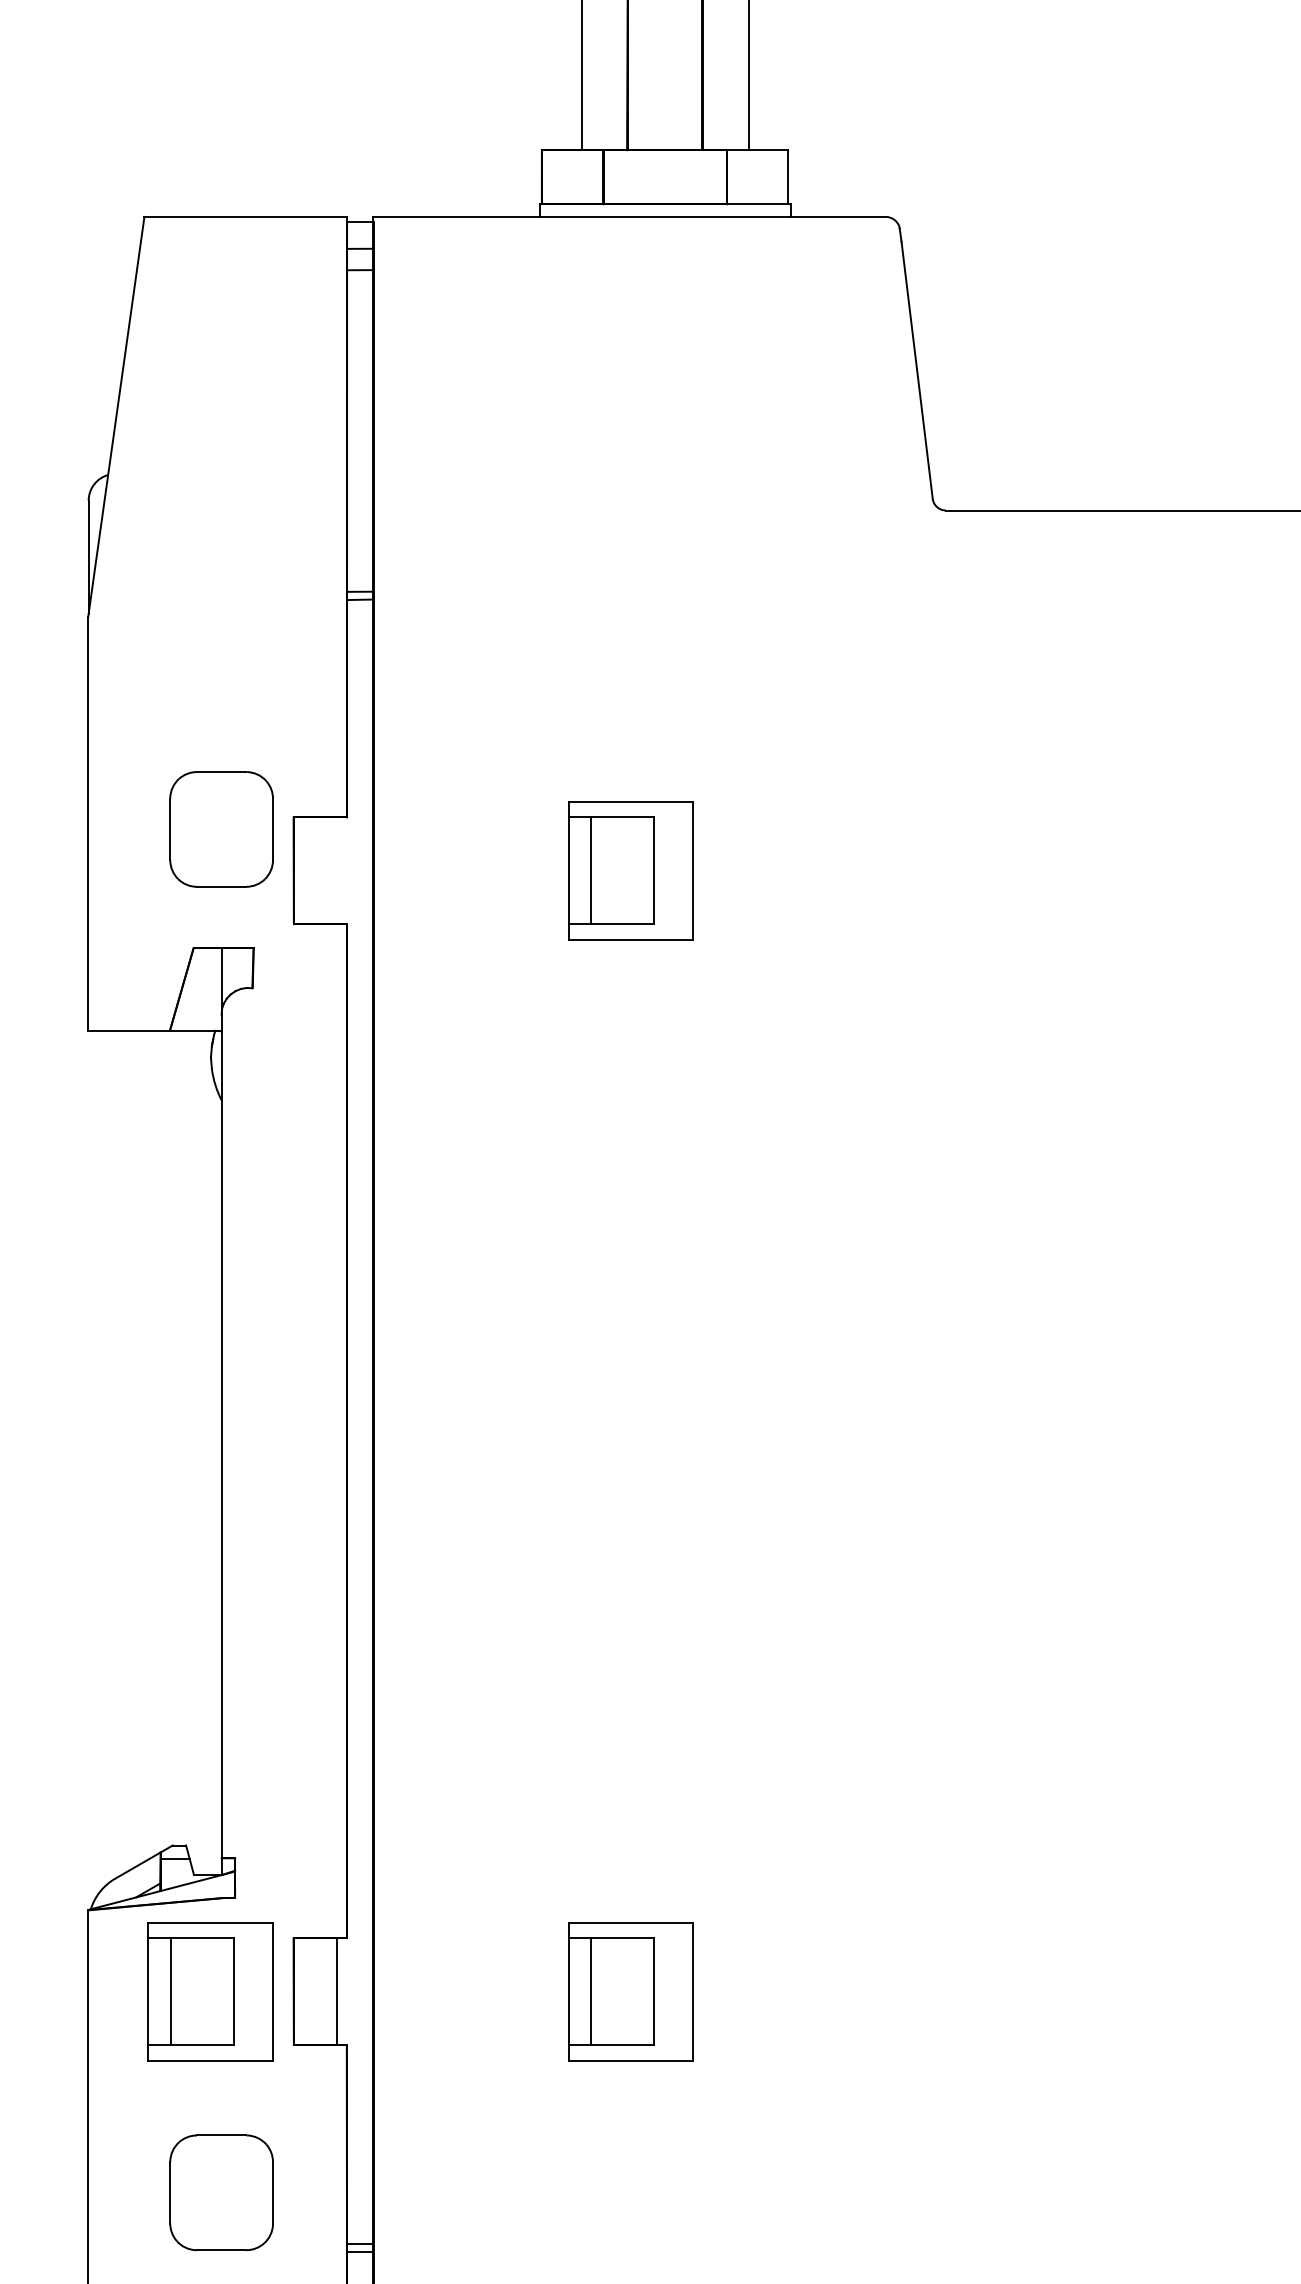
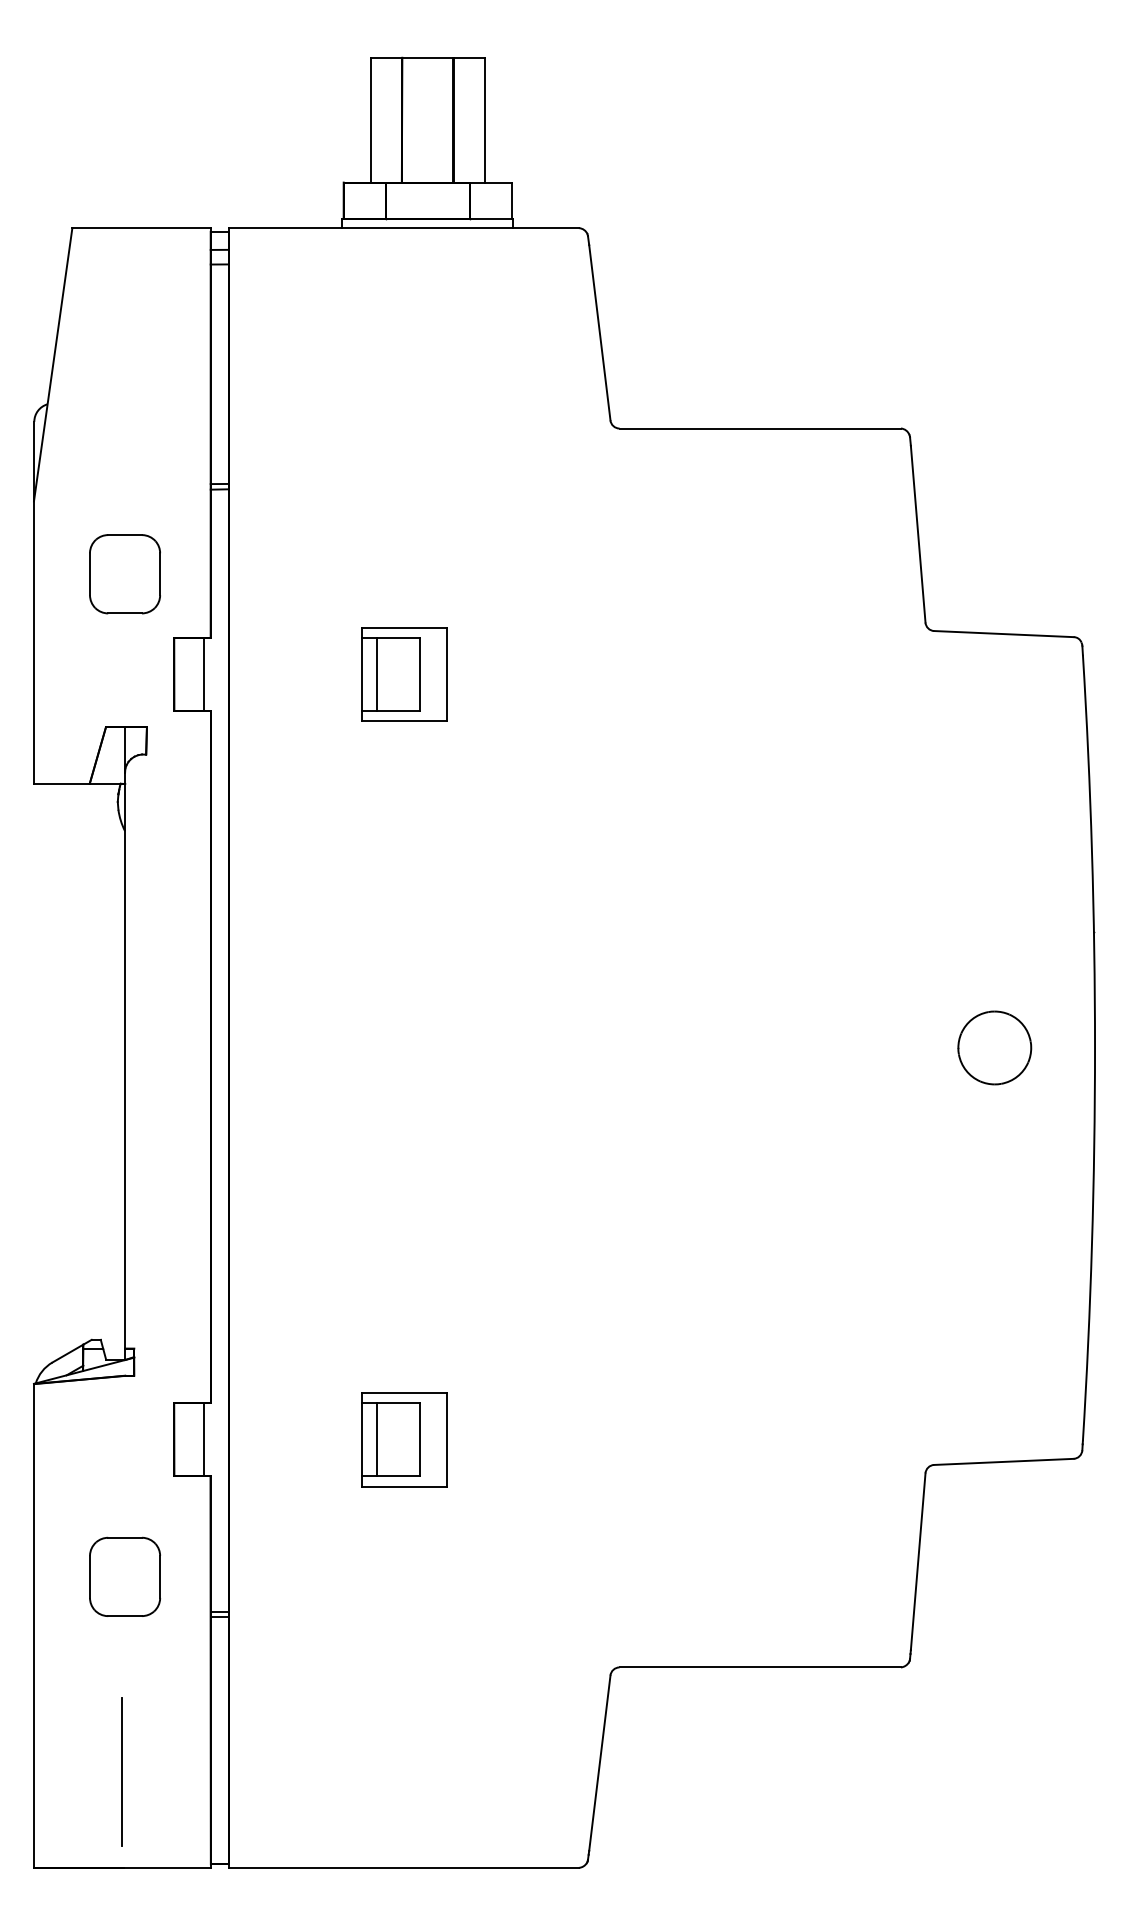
part: (220, 829) -> (124, 574), moved
line: (337, 870) -> (204, 674), added
part: (210, 1991) -> (117, 1439), removed

